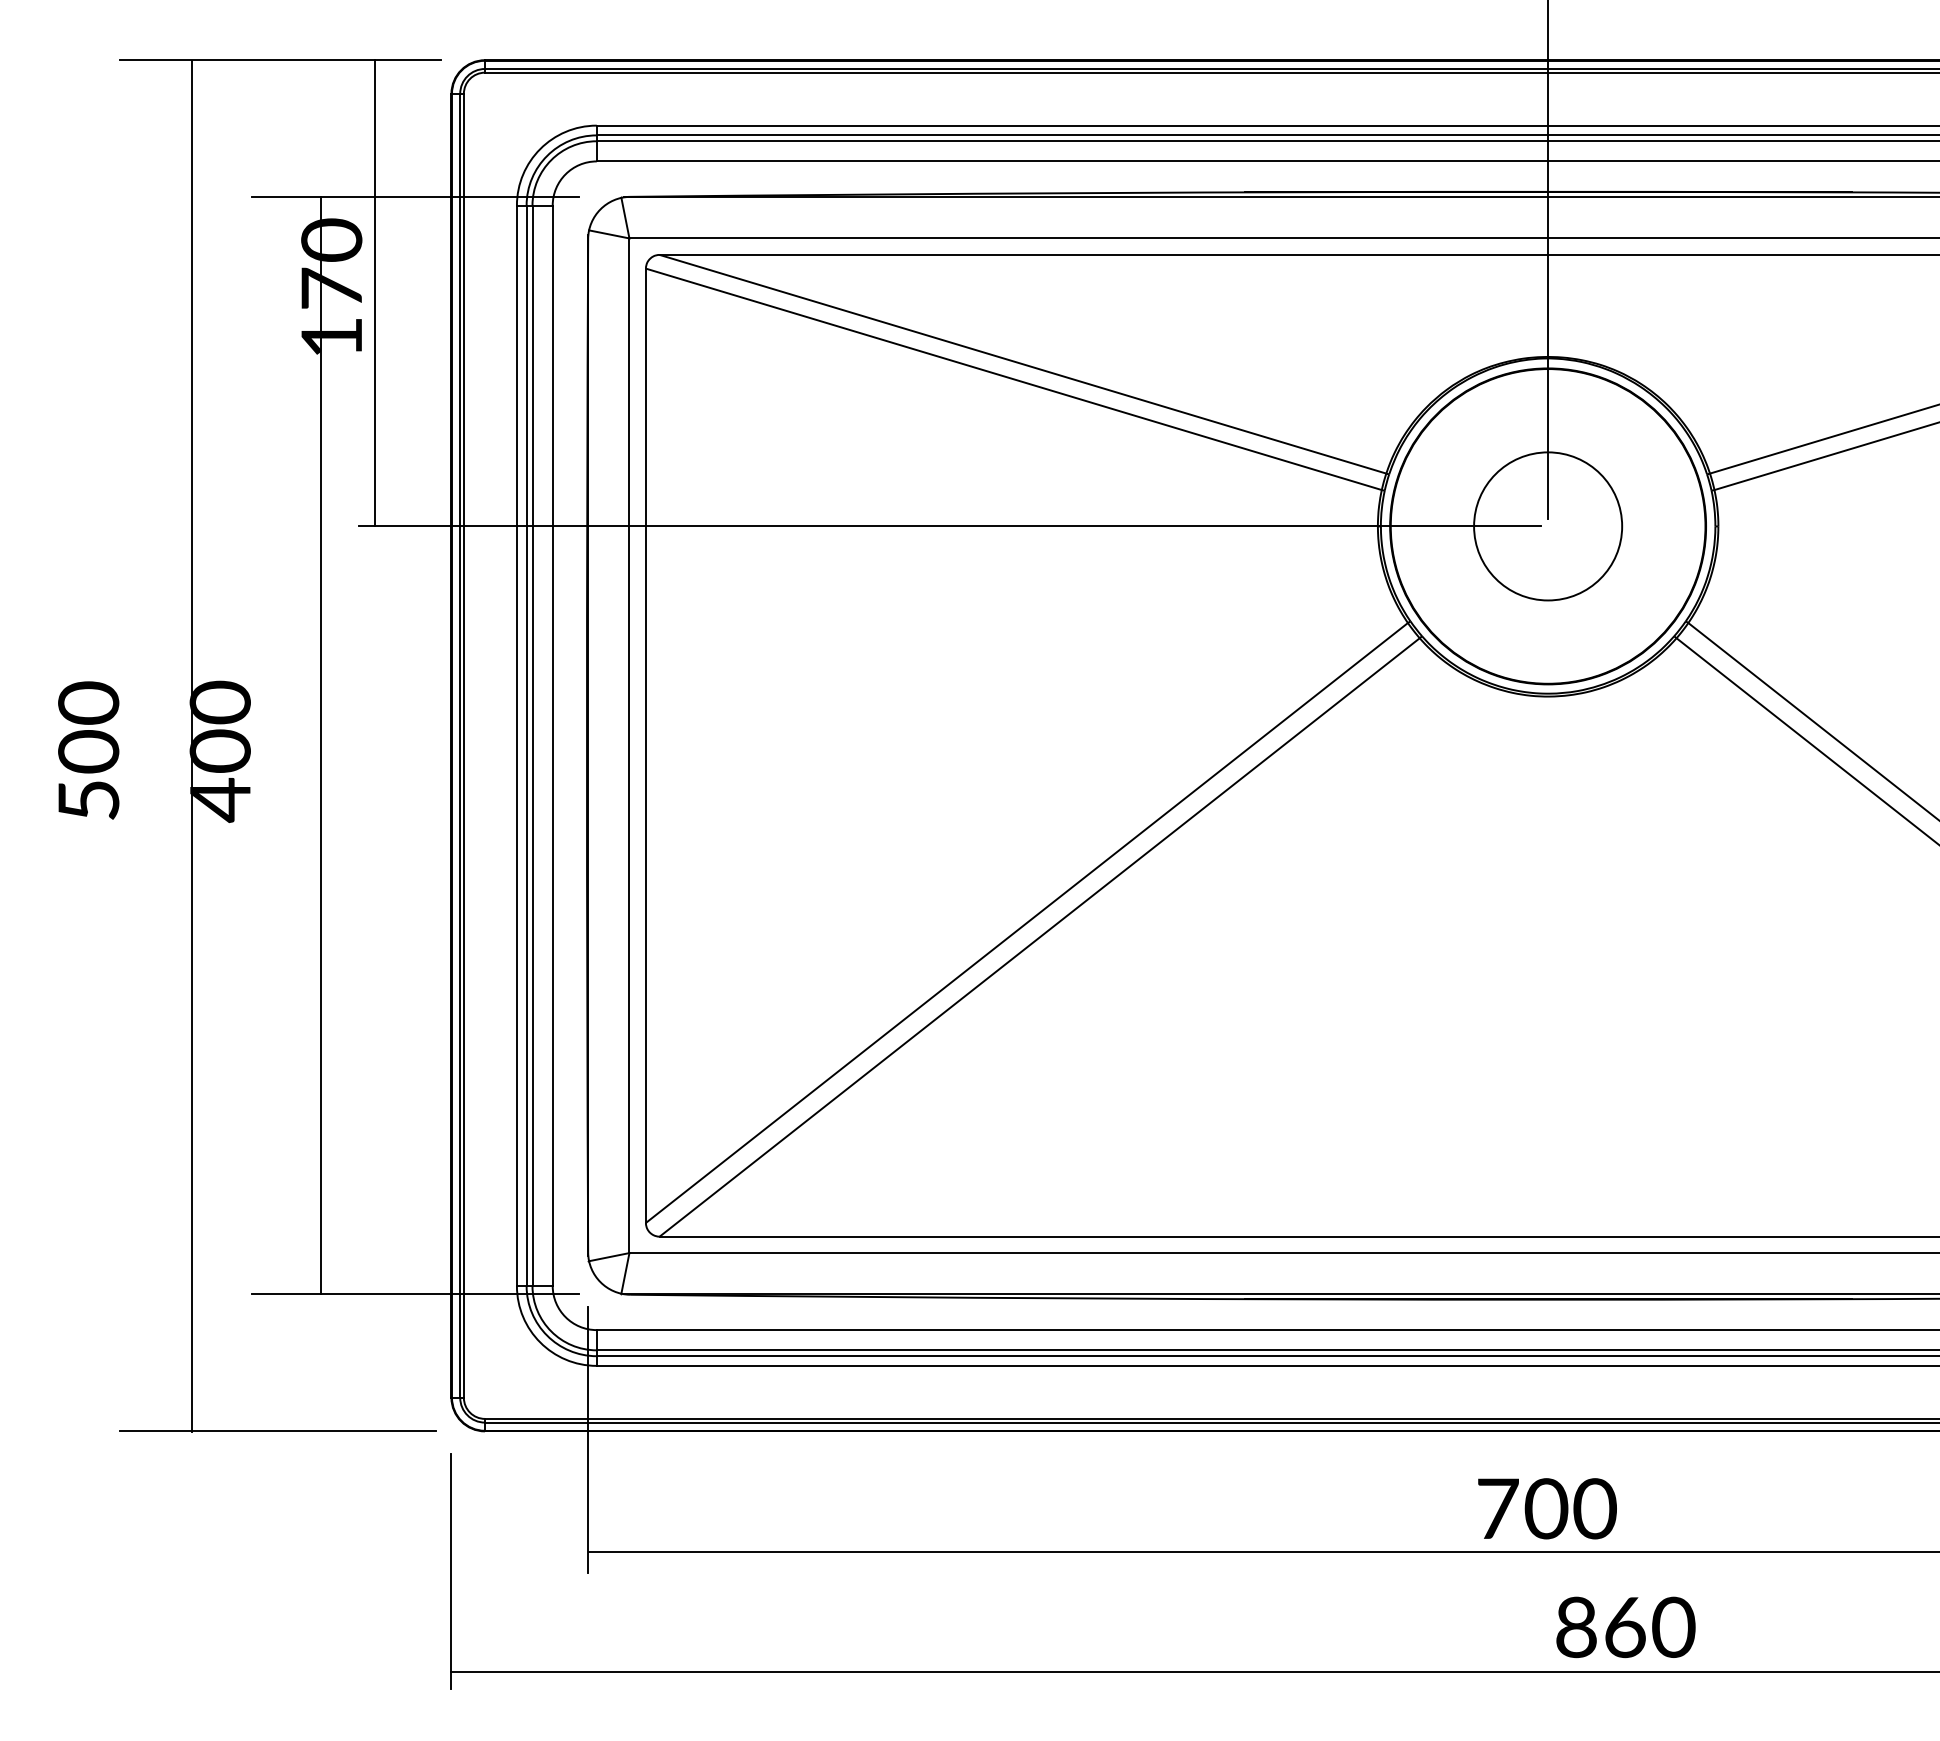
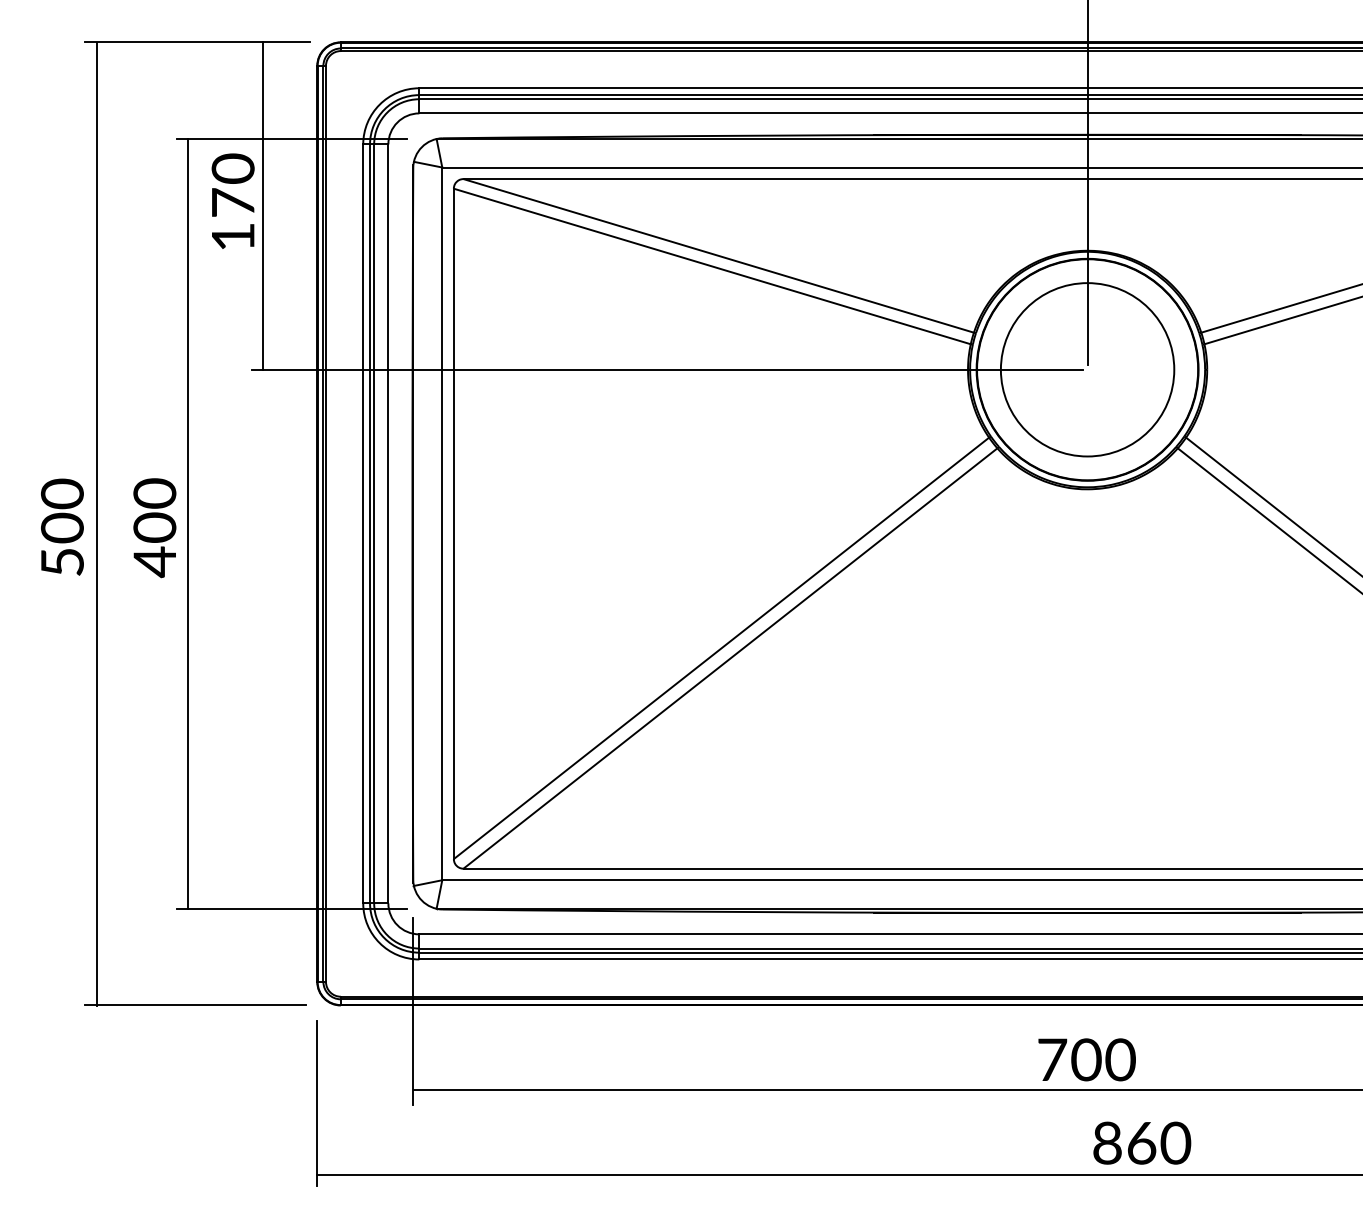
circle: (1547, 525) -> (1087, 369), size x1.67
line: (191, 745) -> (96, 523), moved
line: (320, 745) -> (187, 523), moved

